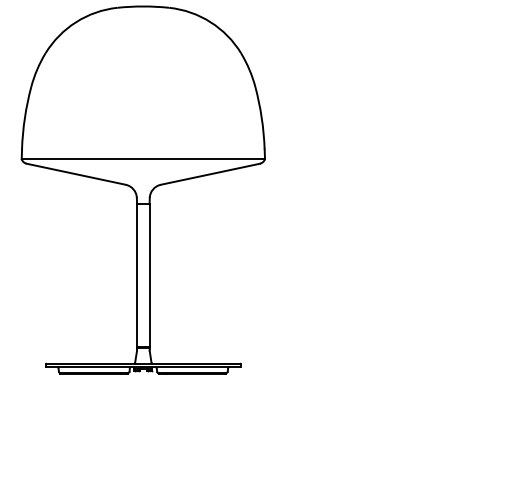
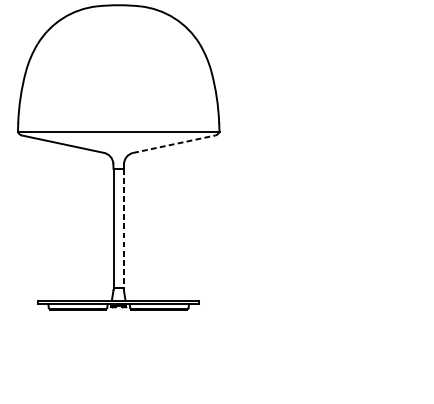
line: (210, 174) -> (174, 144), solid -> dashed
line: (149, 275) -> (123, 228), solid -> dashed

